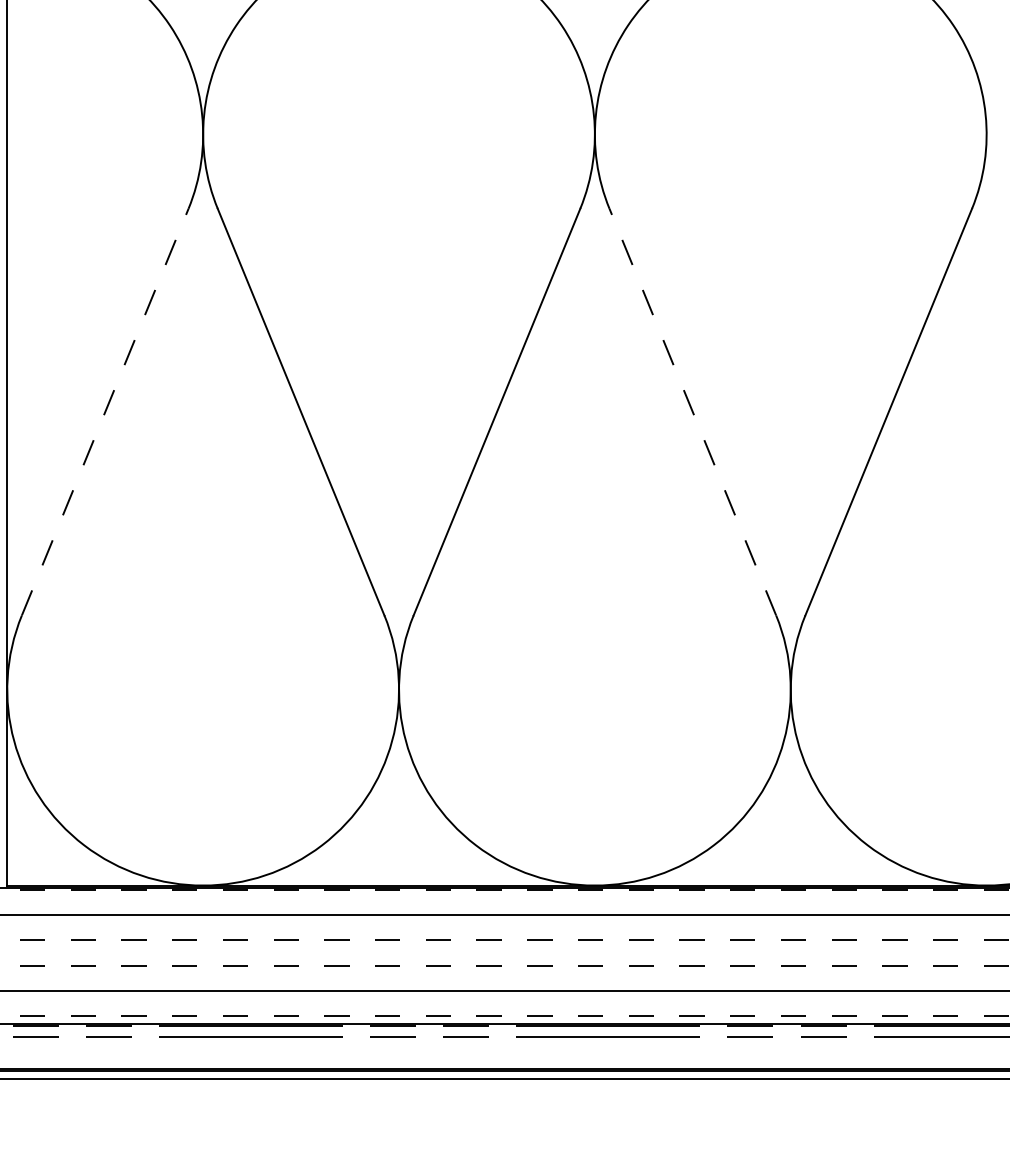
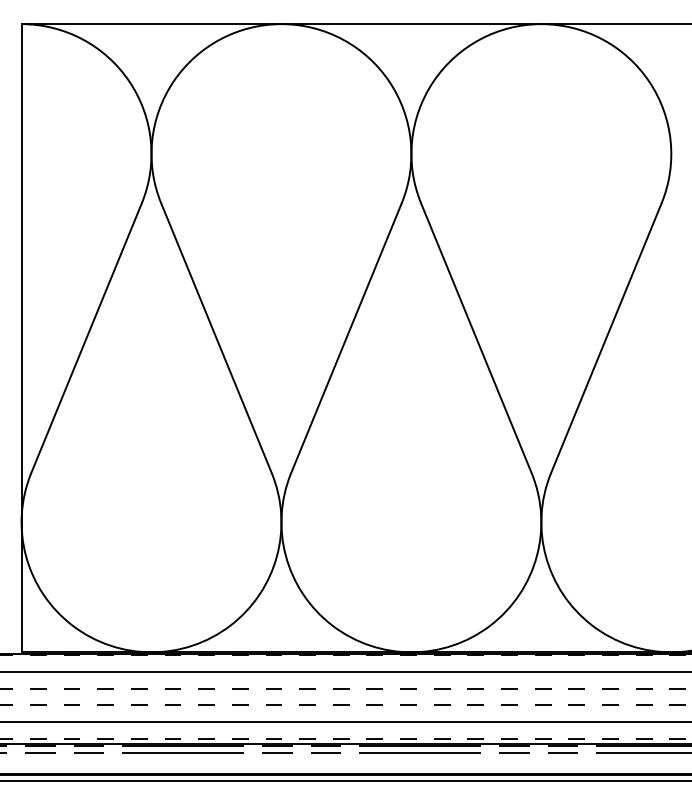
line: (105, 412) -> (86, 338), dashed -> solid
line: (693, 412) -> (476, 338), dashed -> solid

